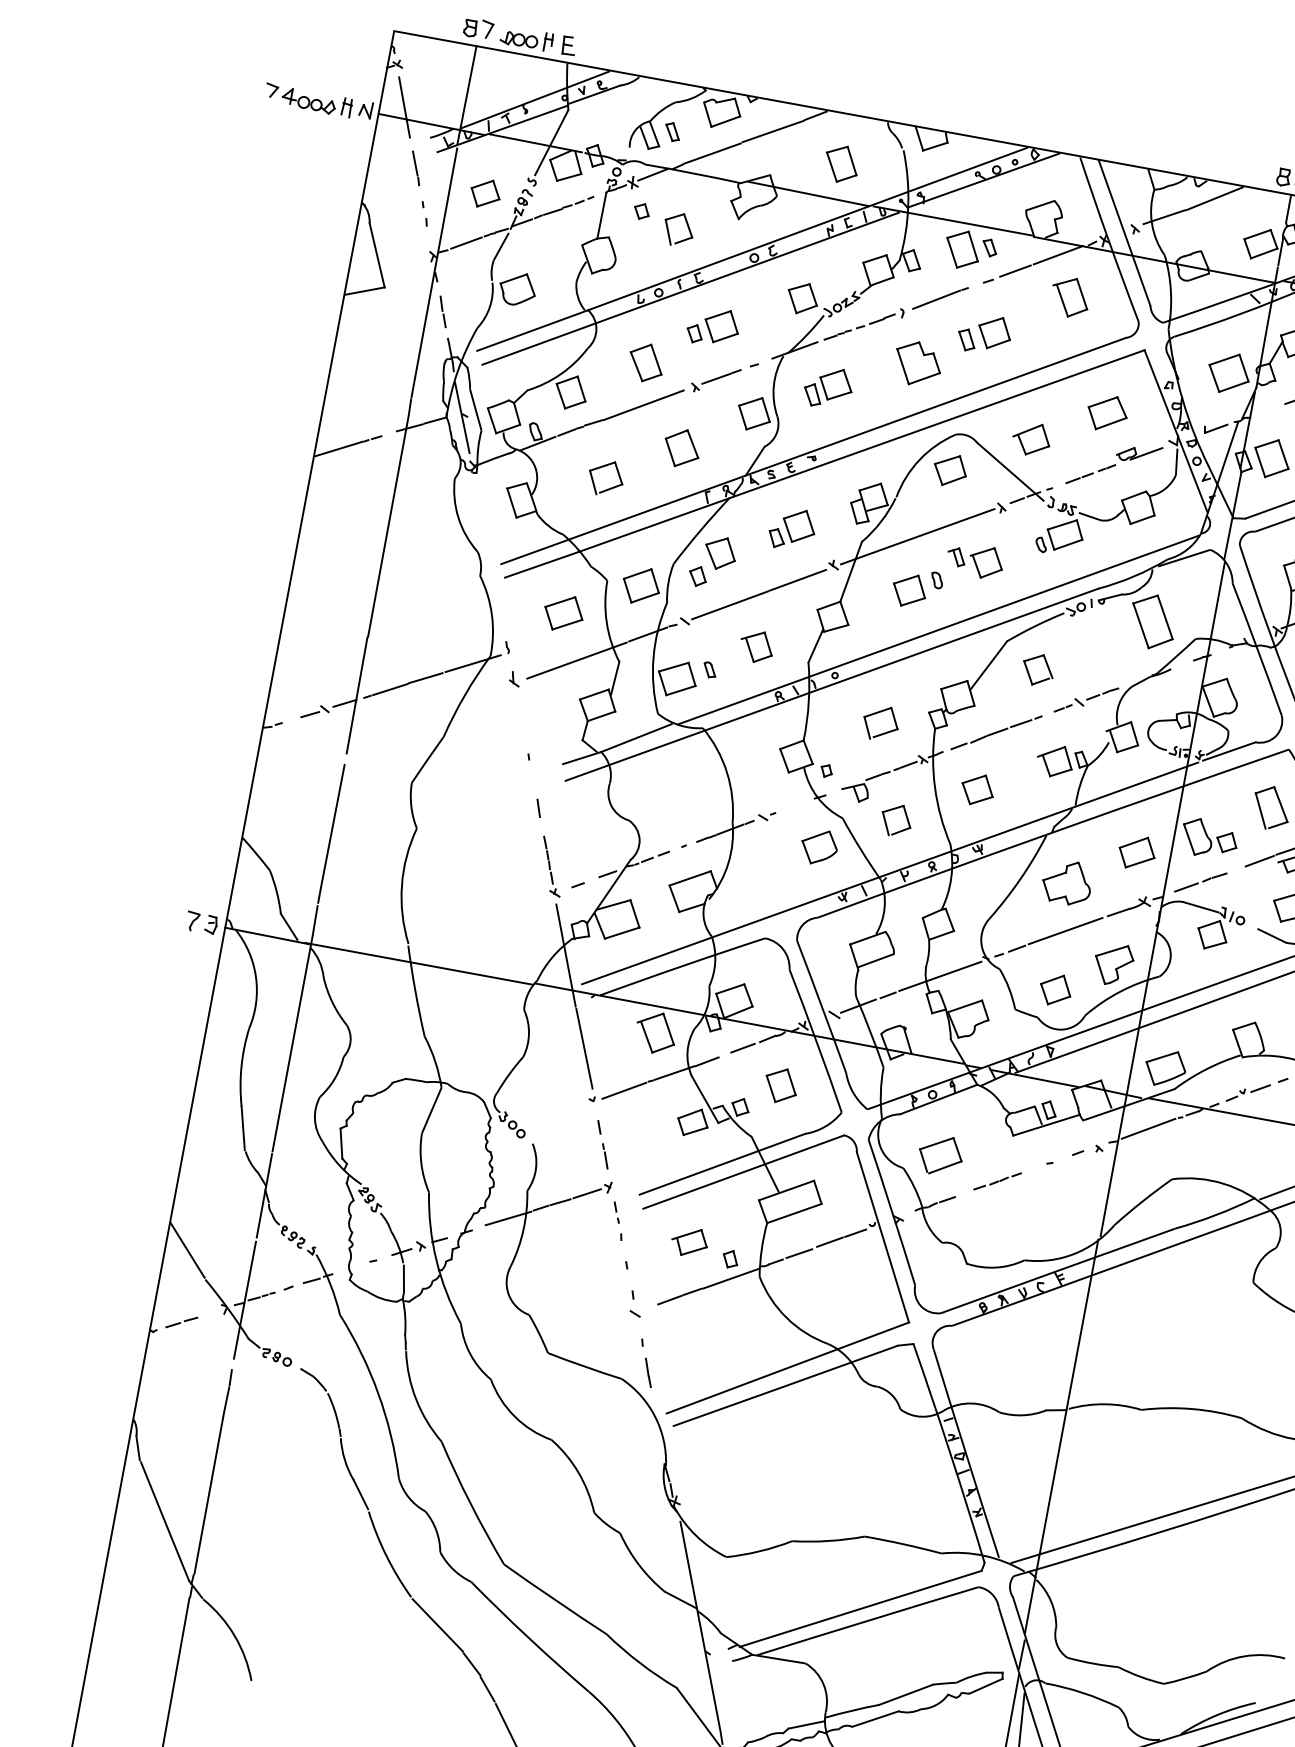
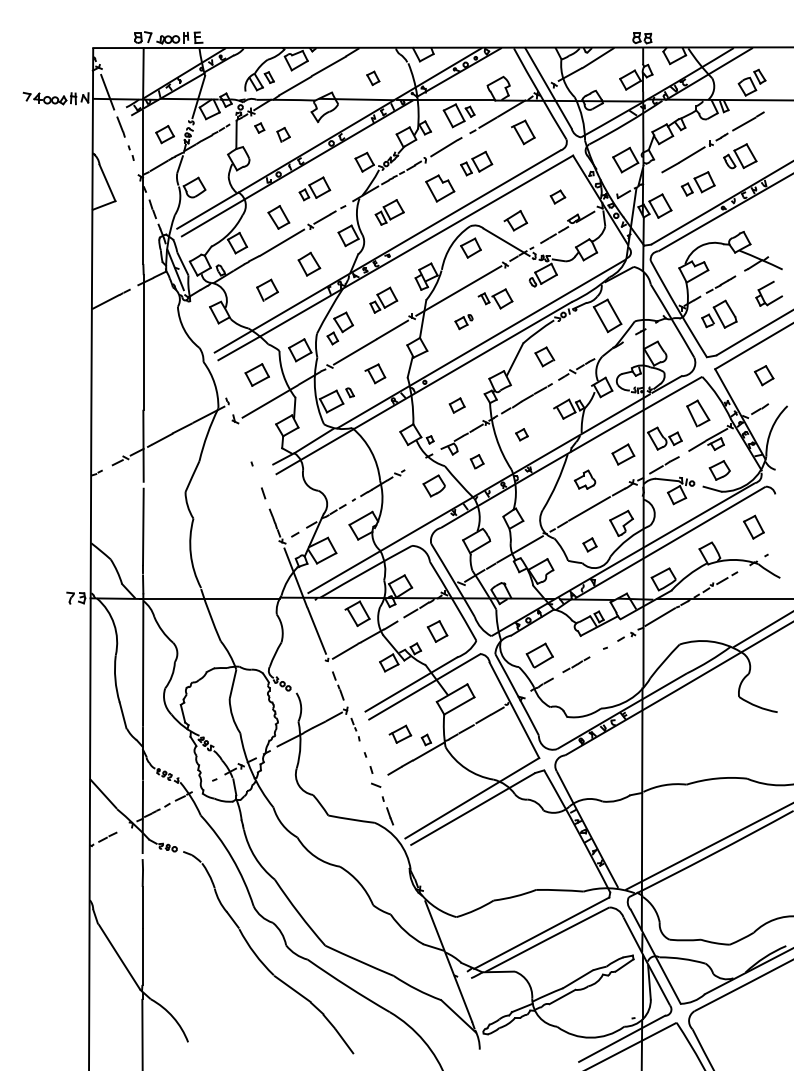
part: (842, 164) -> (373, 78), size x0.6
part: (678, 229) -> (283, 134), size x0.7
part: (1106, 412) -> (557, 196), size x0.6
part: (916, 587) -> (463, 321), size x0.6
part: (879, 722) -> (456, 405), size x0.7
part: (976, 789) -> (521, 434), size x0.6
part: (897, 820) -> (477, 461), size x0.7
part: (1066, 881) -> (584, 479), size x0.7
part: (1054, 989) -> (589, 544), size x0.7
part: (634, 1303) -> (374, 776), size x1.4

